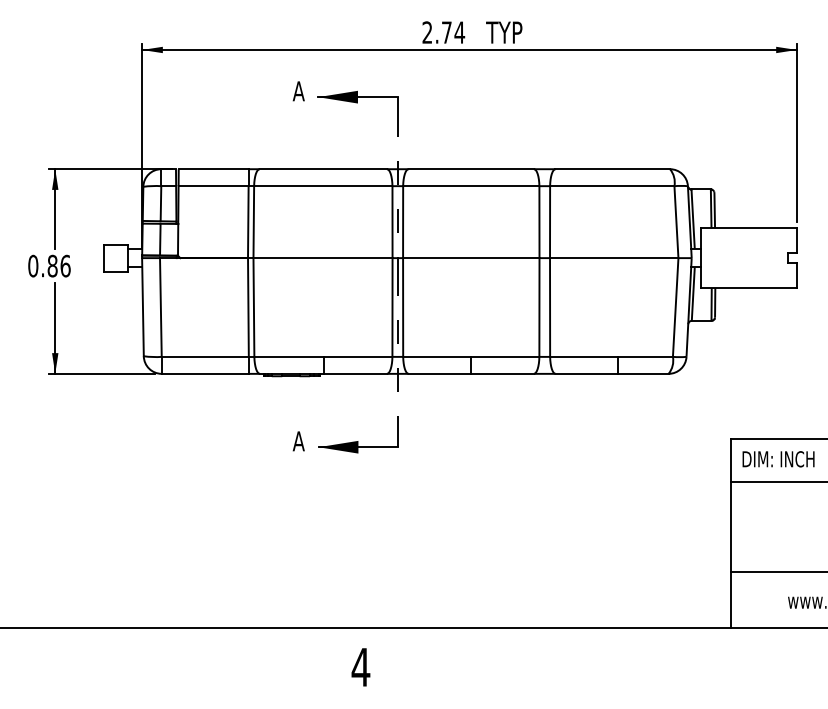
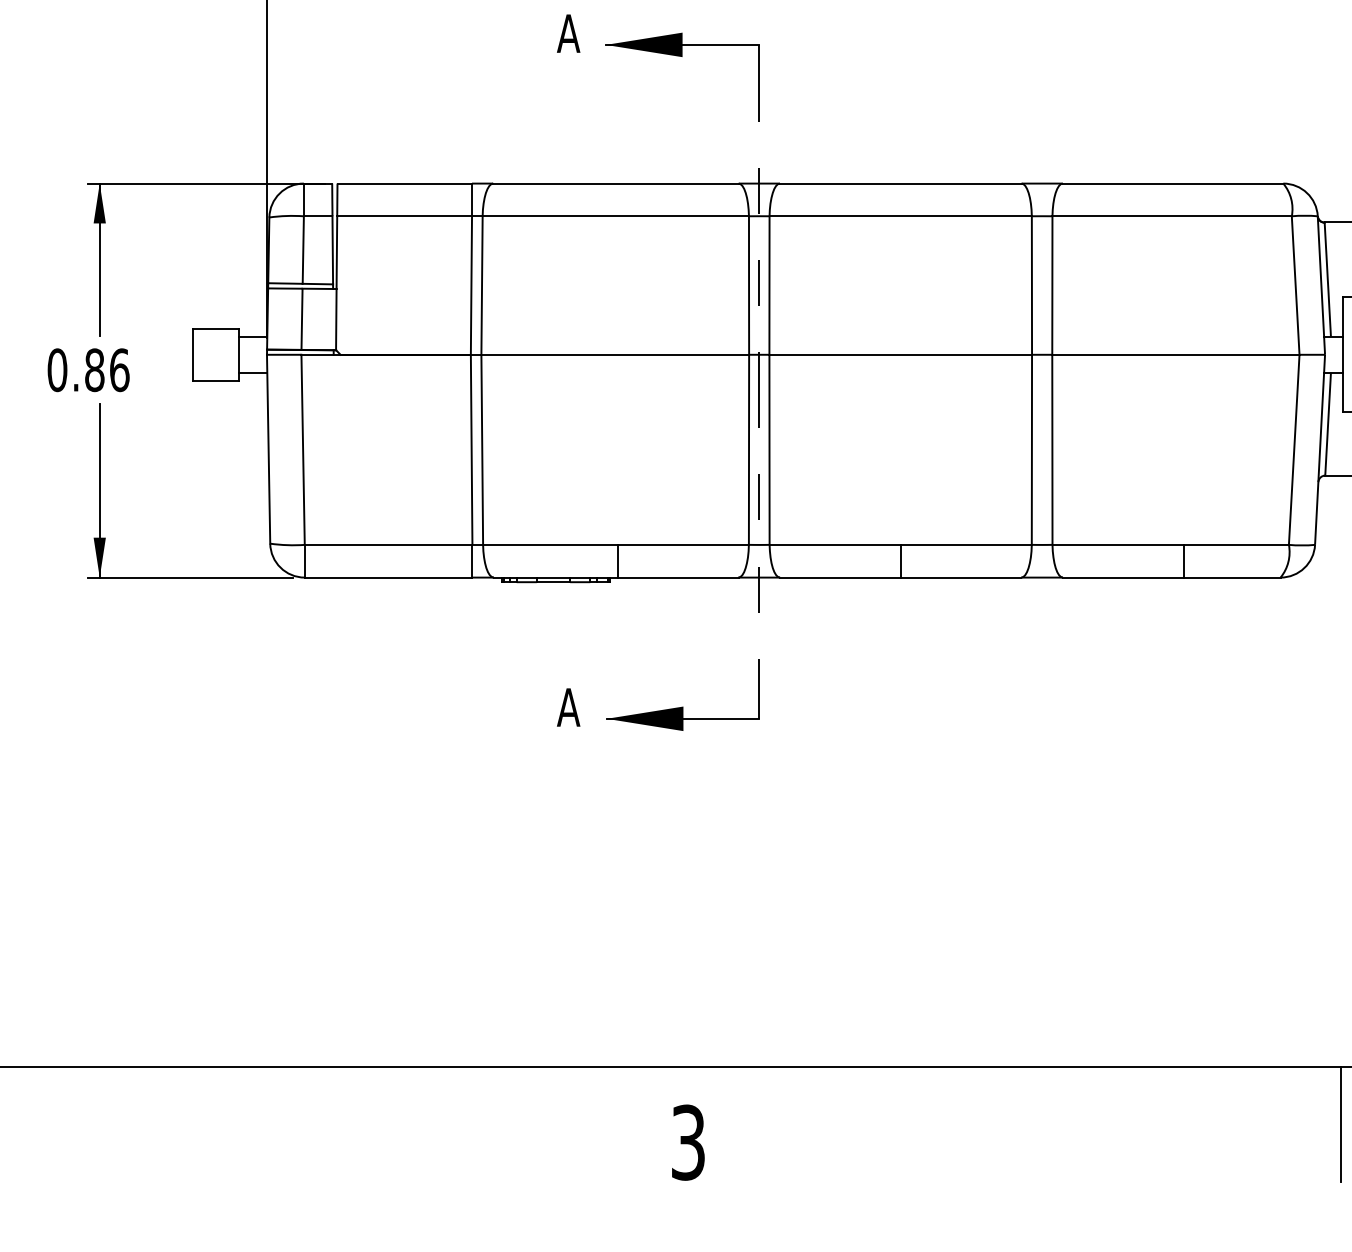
line: (700, 657) -> (1341, 1123), added
text: (360, 667) -> (687, 1142), 4 -> 3

